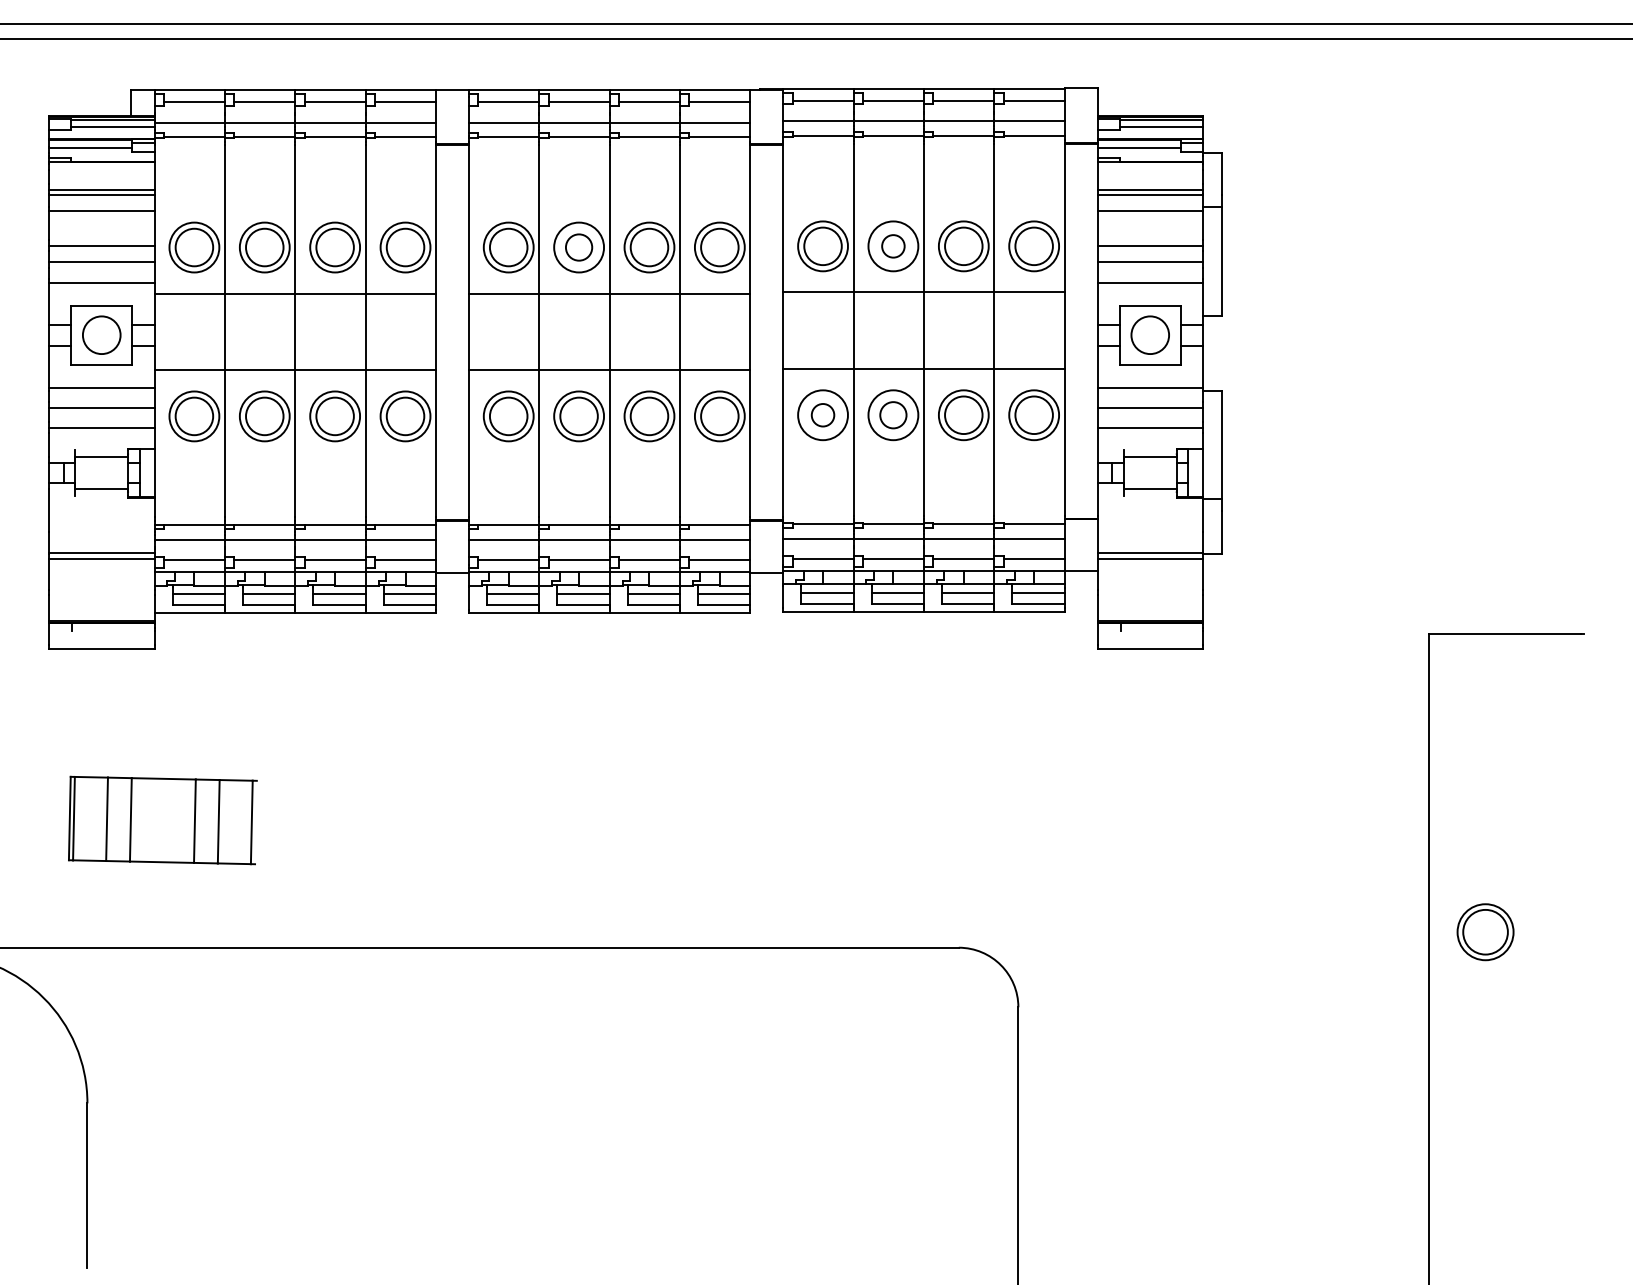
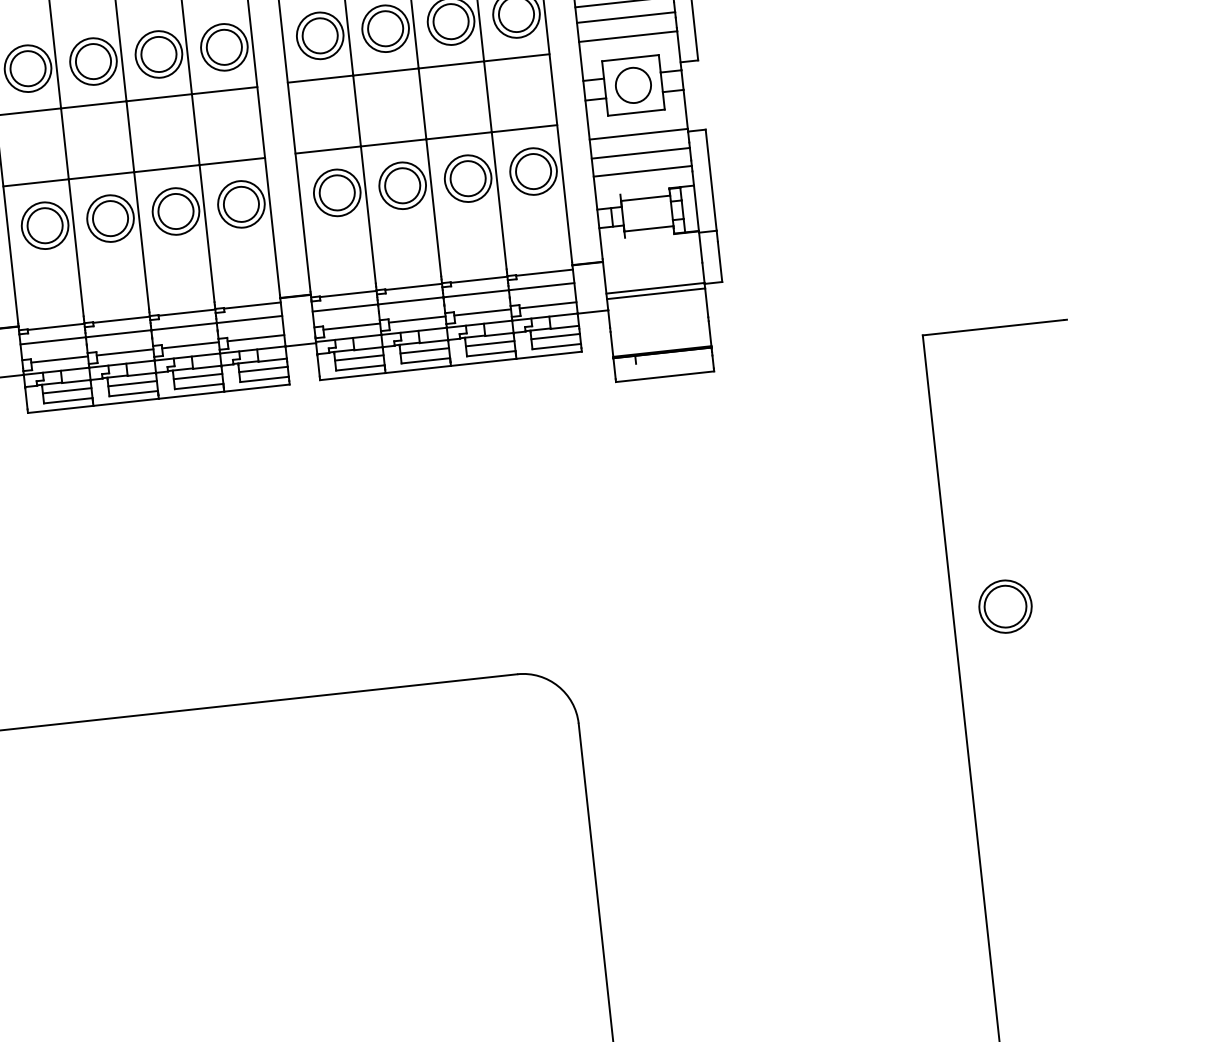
circle: (893, 246) -> (385, 28), size x1.67
circle: (578, 247) -> (92, 61), size x1.43
circle: (822, 415) -> (336, 193), size x1.67
circle: (893, 415) -> (402, 186), size x1.43

